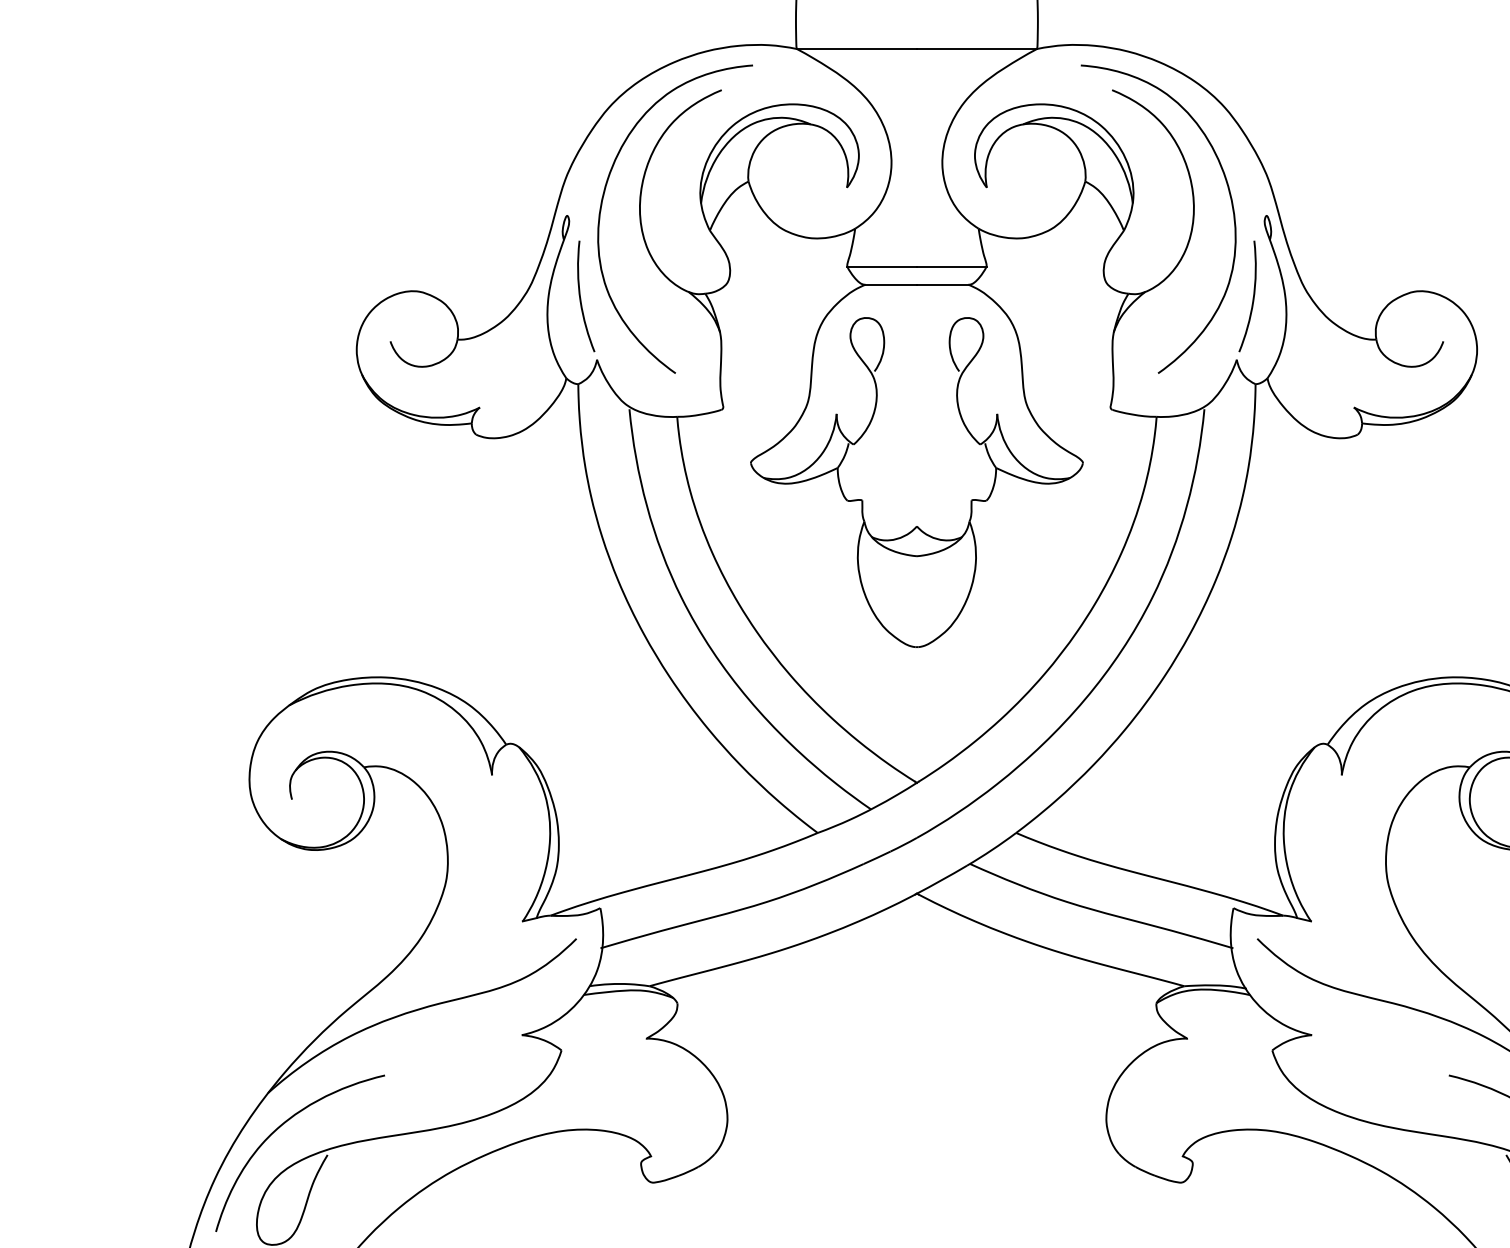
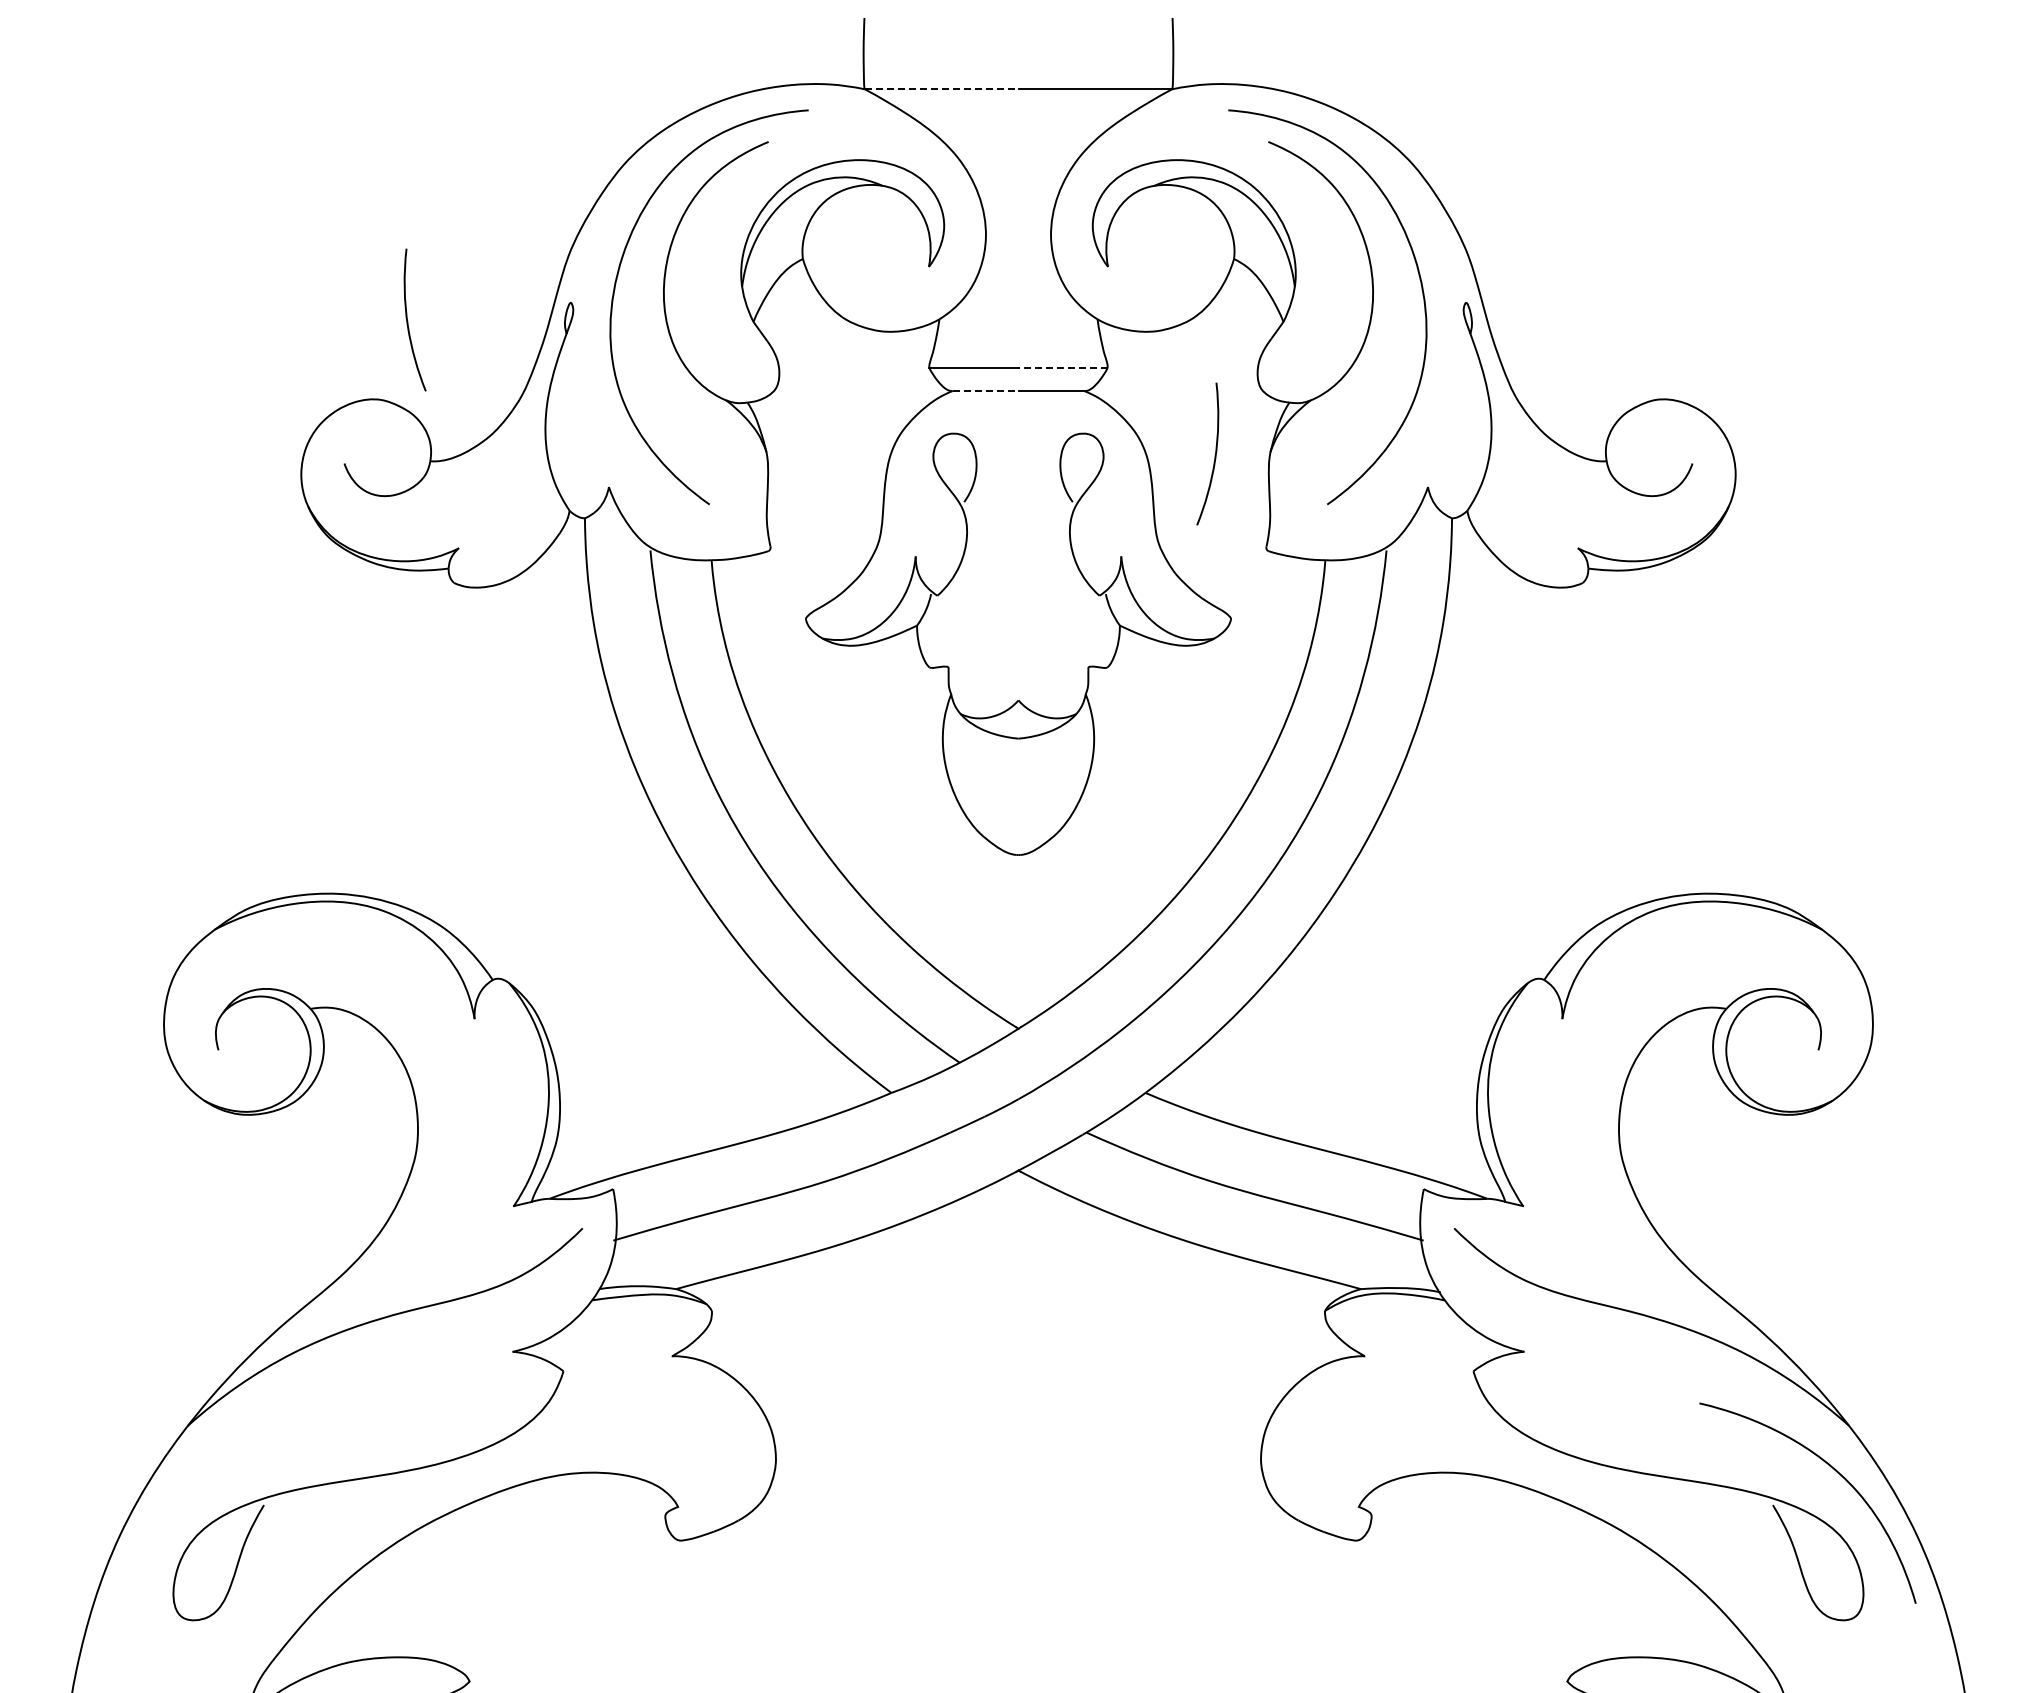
line: (856, 49) -> (941, 89), solid -> dashed
line: (952, 267) -> (1063, 368), solid -> dashed
line: (891, 285) -> (985, 391), solid -> dashed
curve: (581, 297) -> (408, 321), moved
curve: (1252, 297) -> (1214, 455), moved
curve: (277, 1130) -> (199, 1473), removed

